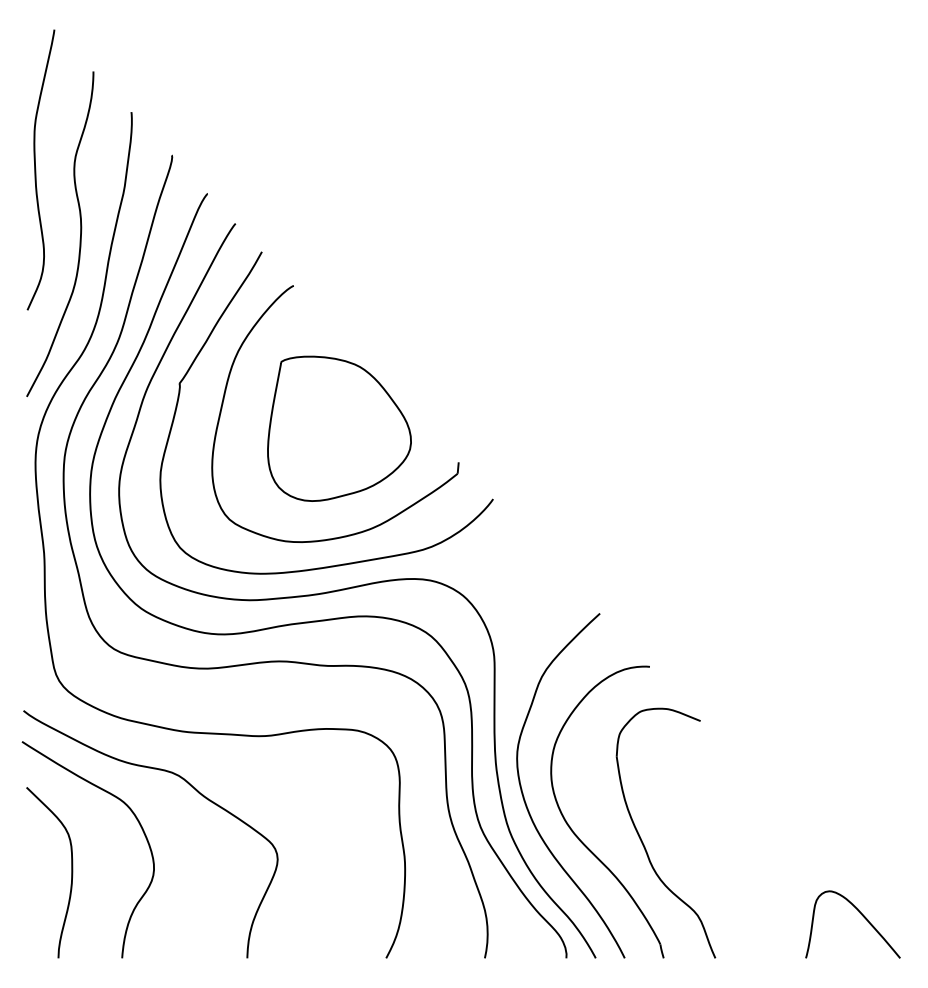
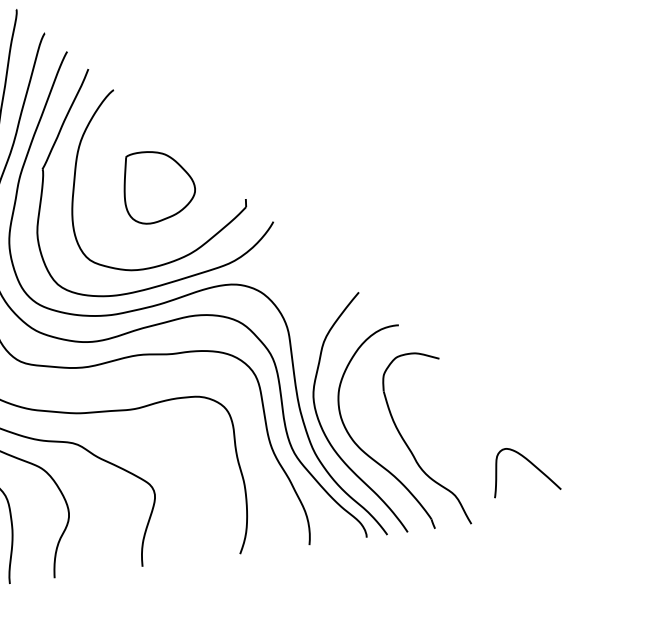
part: (339, 428) -> (159, 186), size x0.7
curve: (861, 915) -> (530, 463), moved

